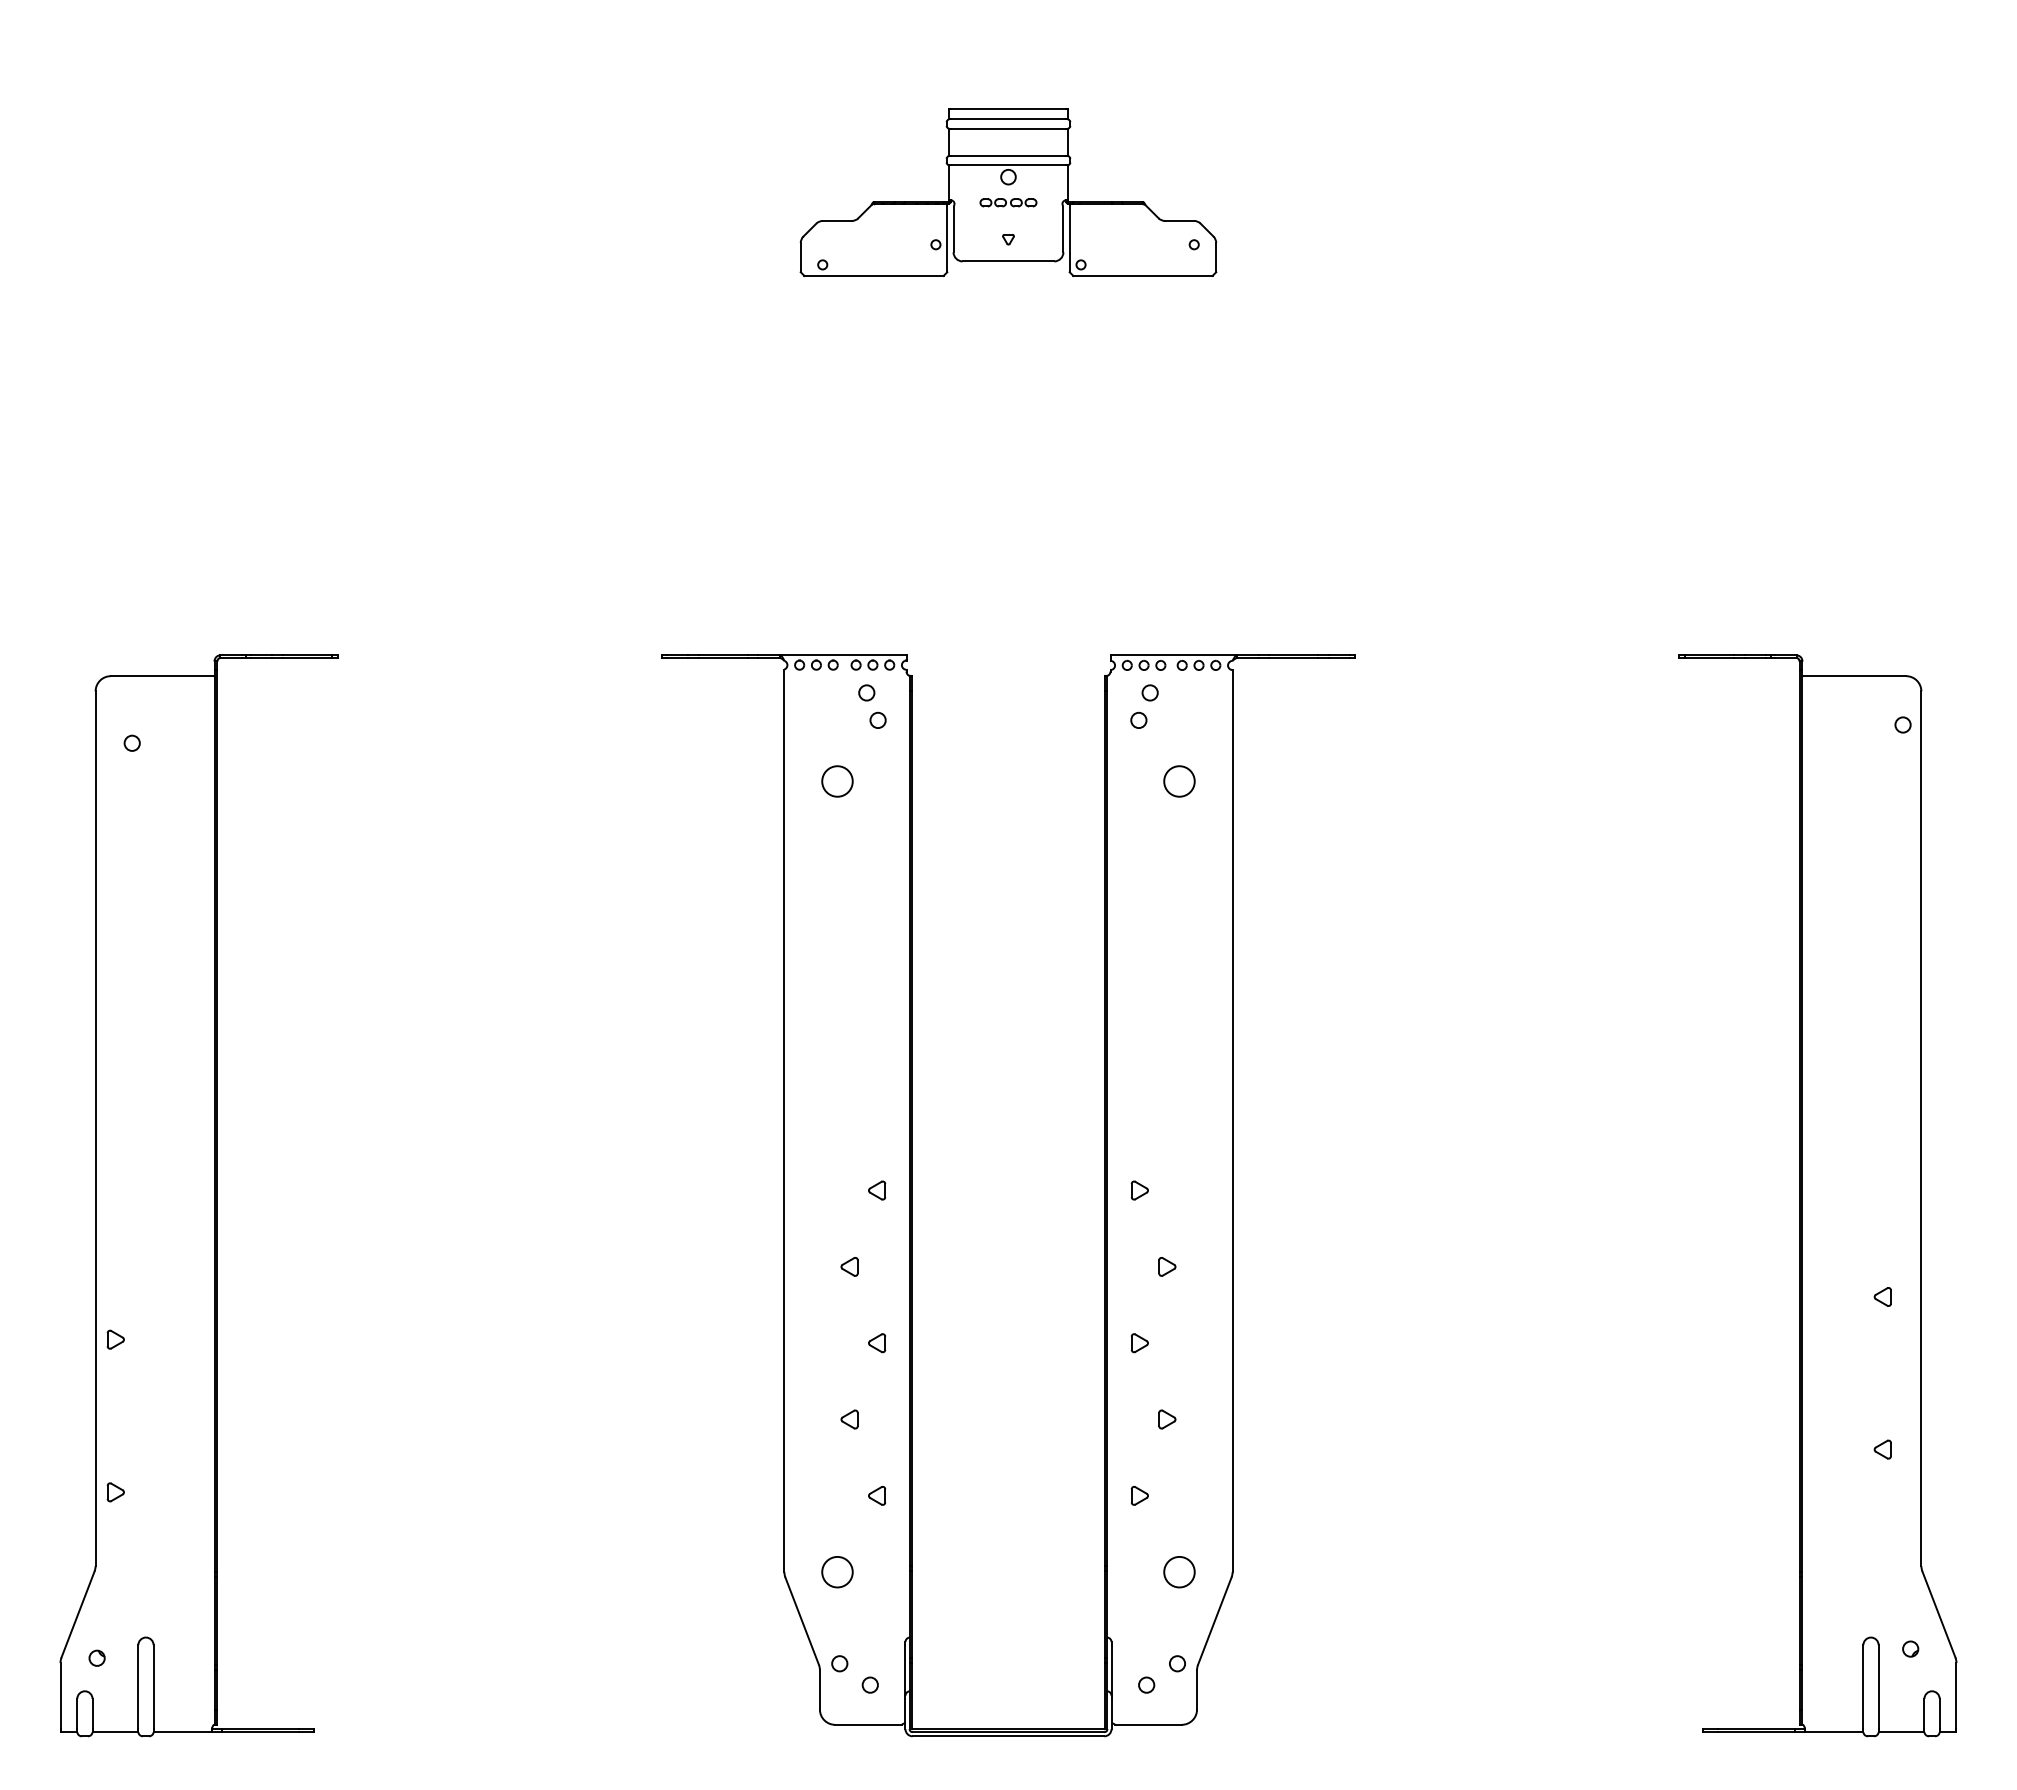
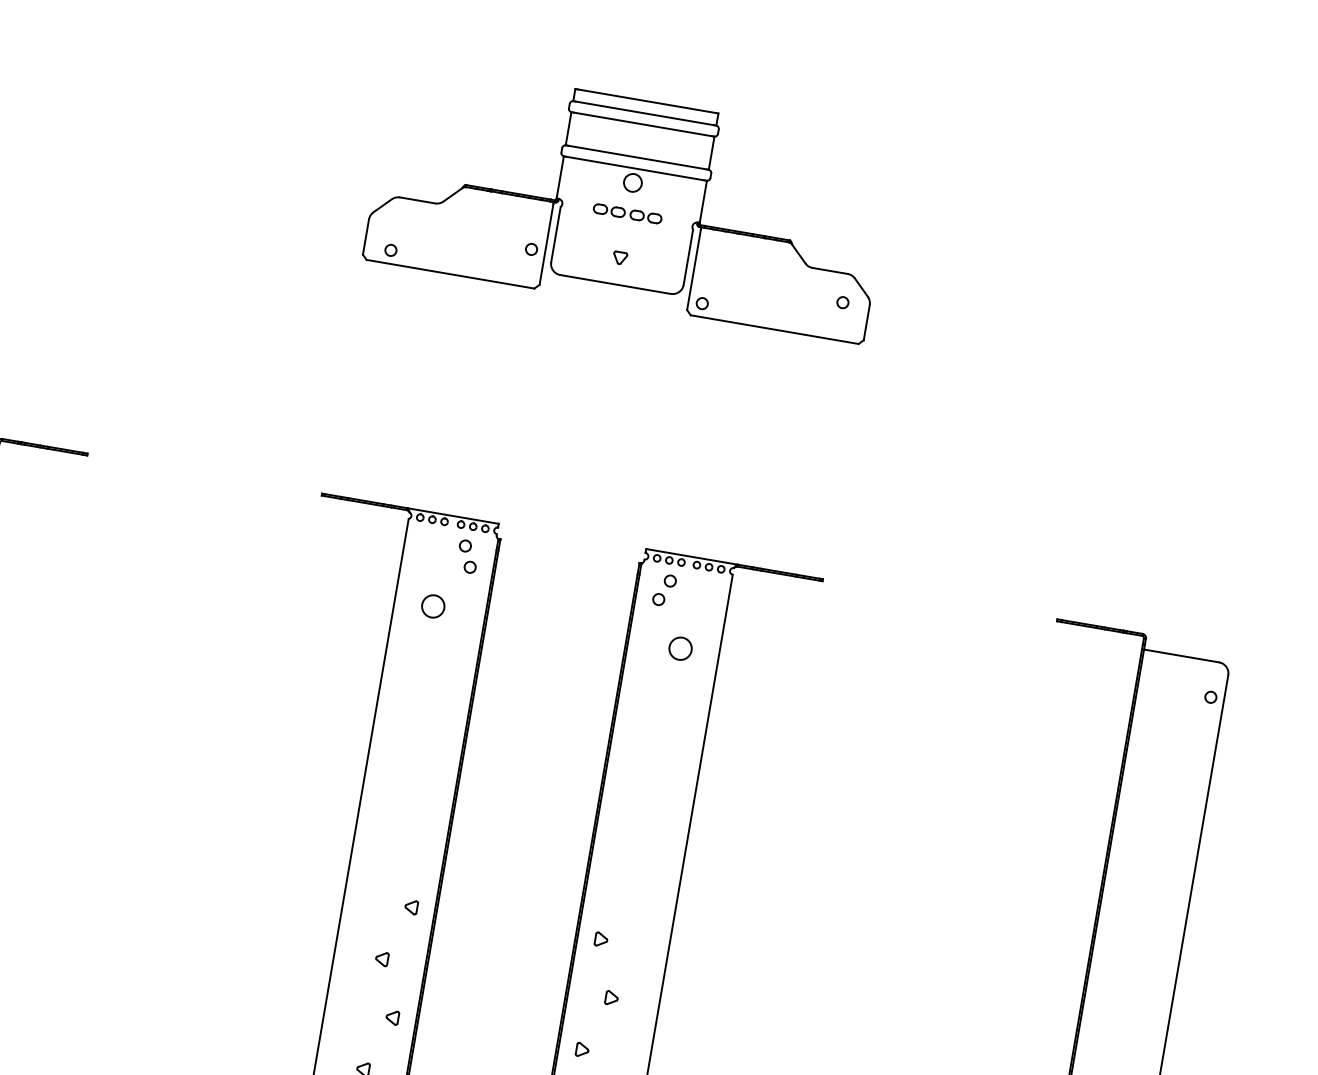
part: (1008, 192) -> (629, 201), size x1.67

